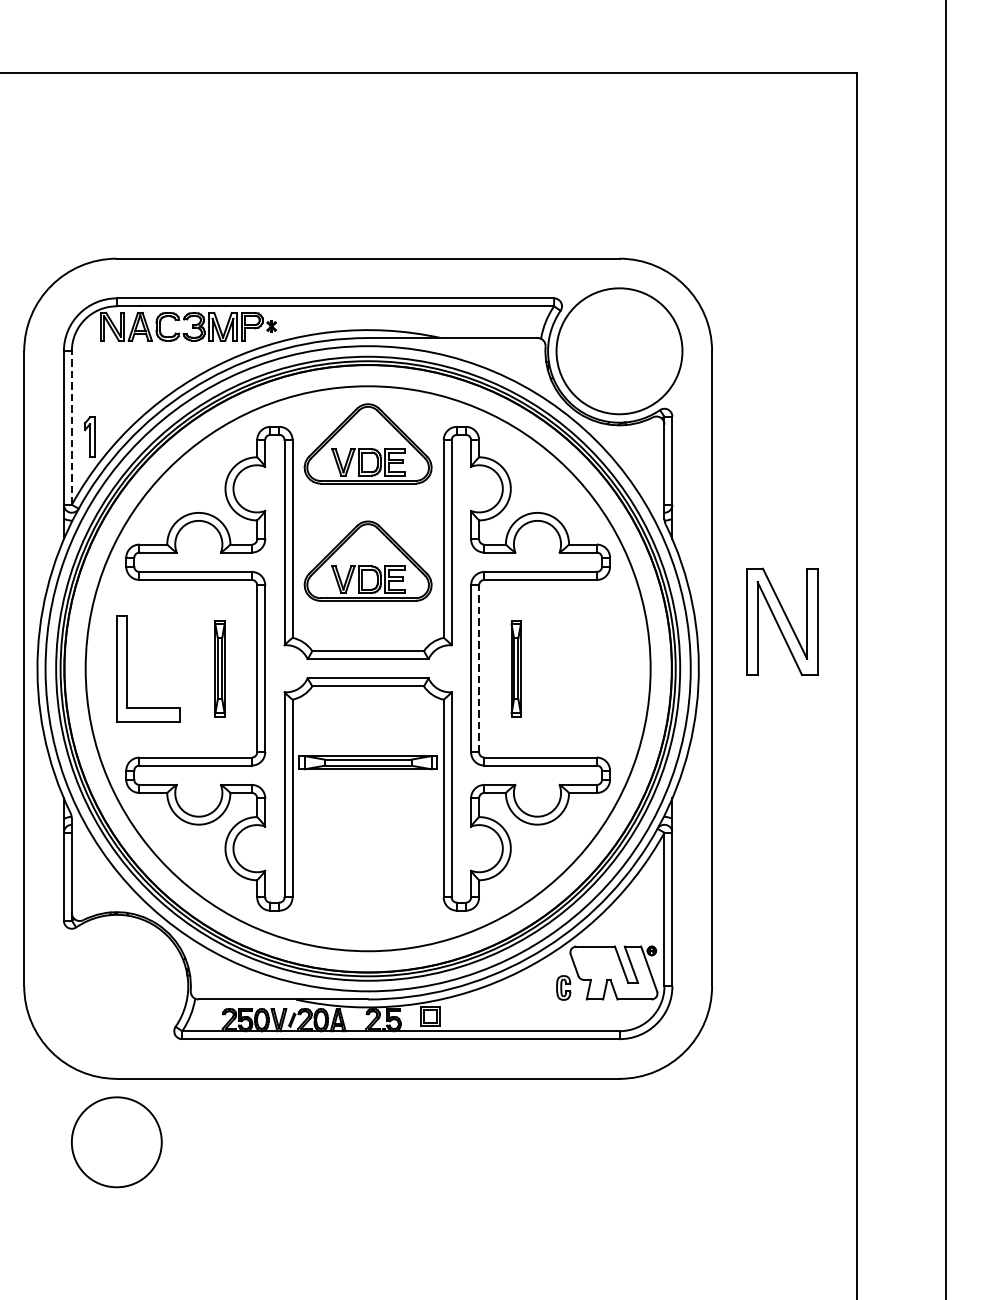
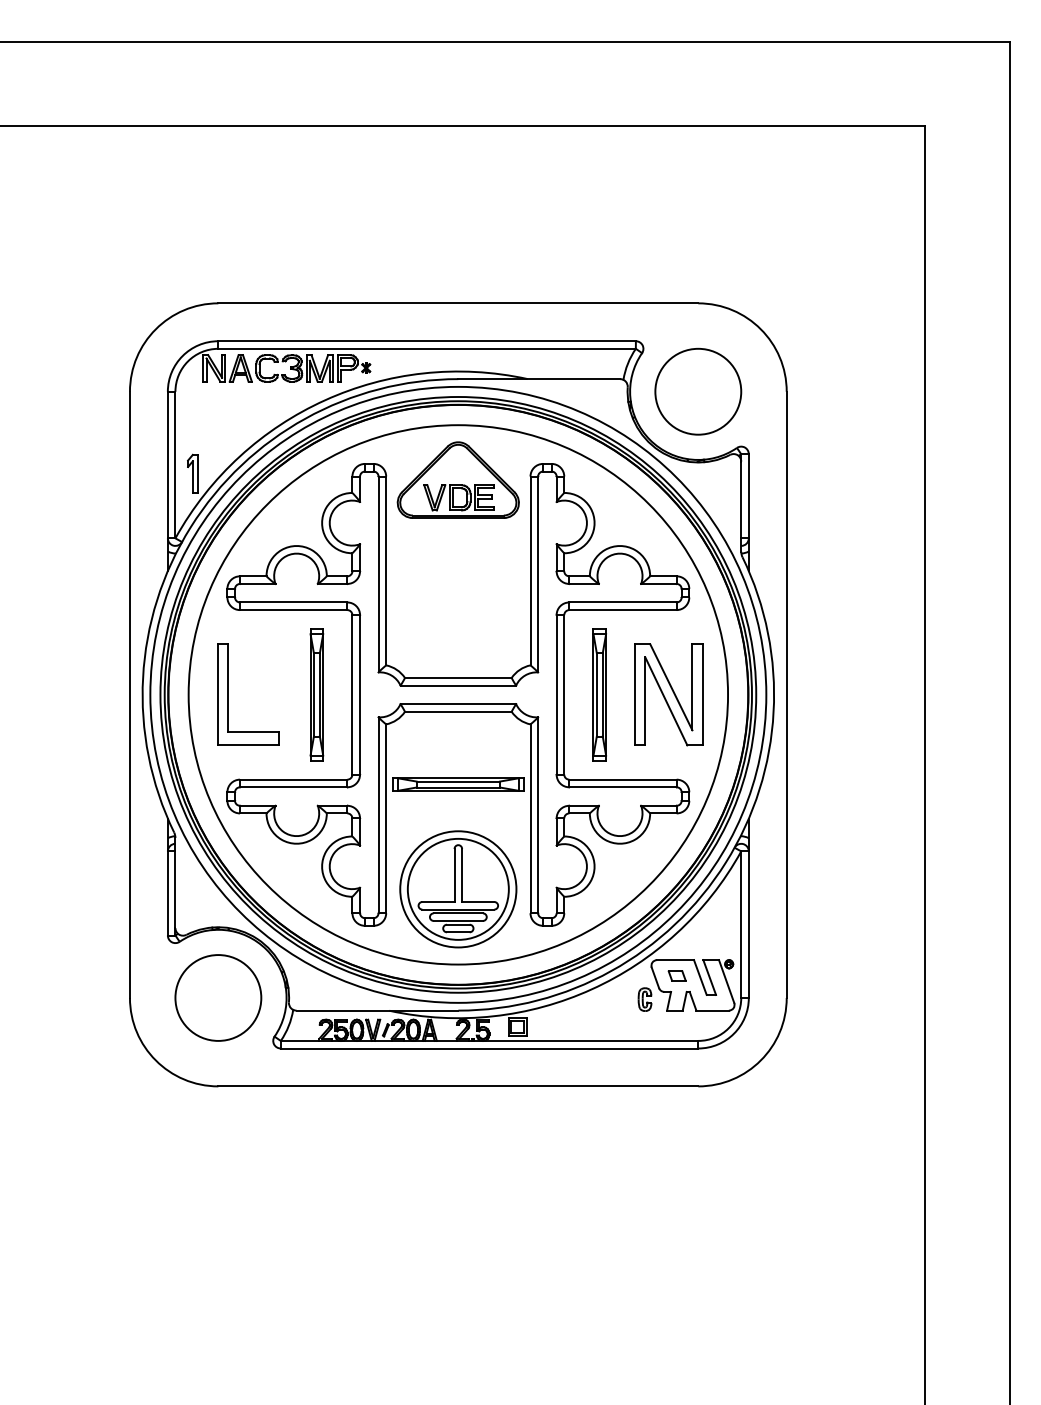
circle: (619, 351) -> (698, 391), size x0.71
line: (71, 427) -> (175, 464), dashed -> solid
part: (367, 560) -> (457, 591), removed
part: (782, 621) -> (668, 694), moved
part: (219, 668) -> (316, 694), size x1.43
line: (479, 668) -> (564, 694), dashed -> solid
part: (516, 668) -> (599, 694), size x1.43
part: (368, 872) -> (458, 889), added
part: (596, 962) -> (676, 975), added
circle: (116, 1141) -> (218, 997), moved

